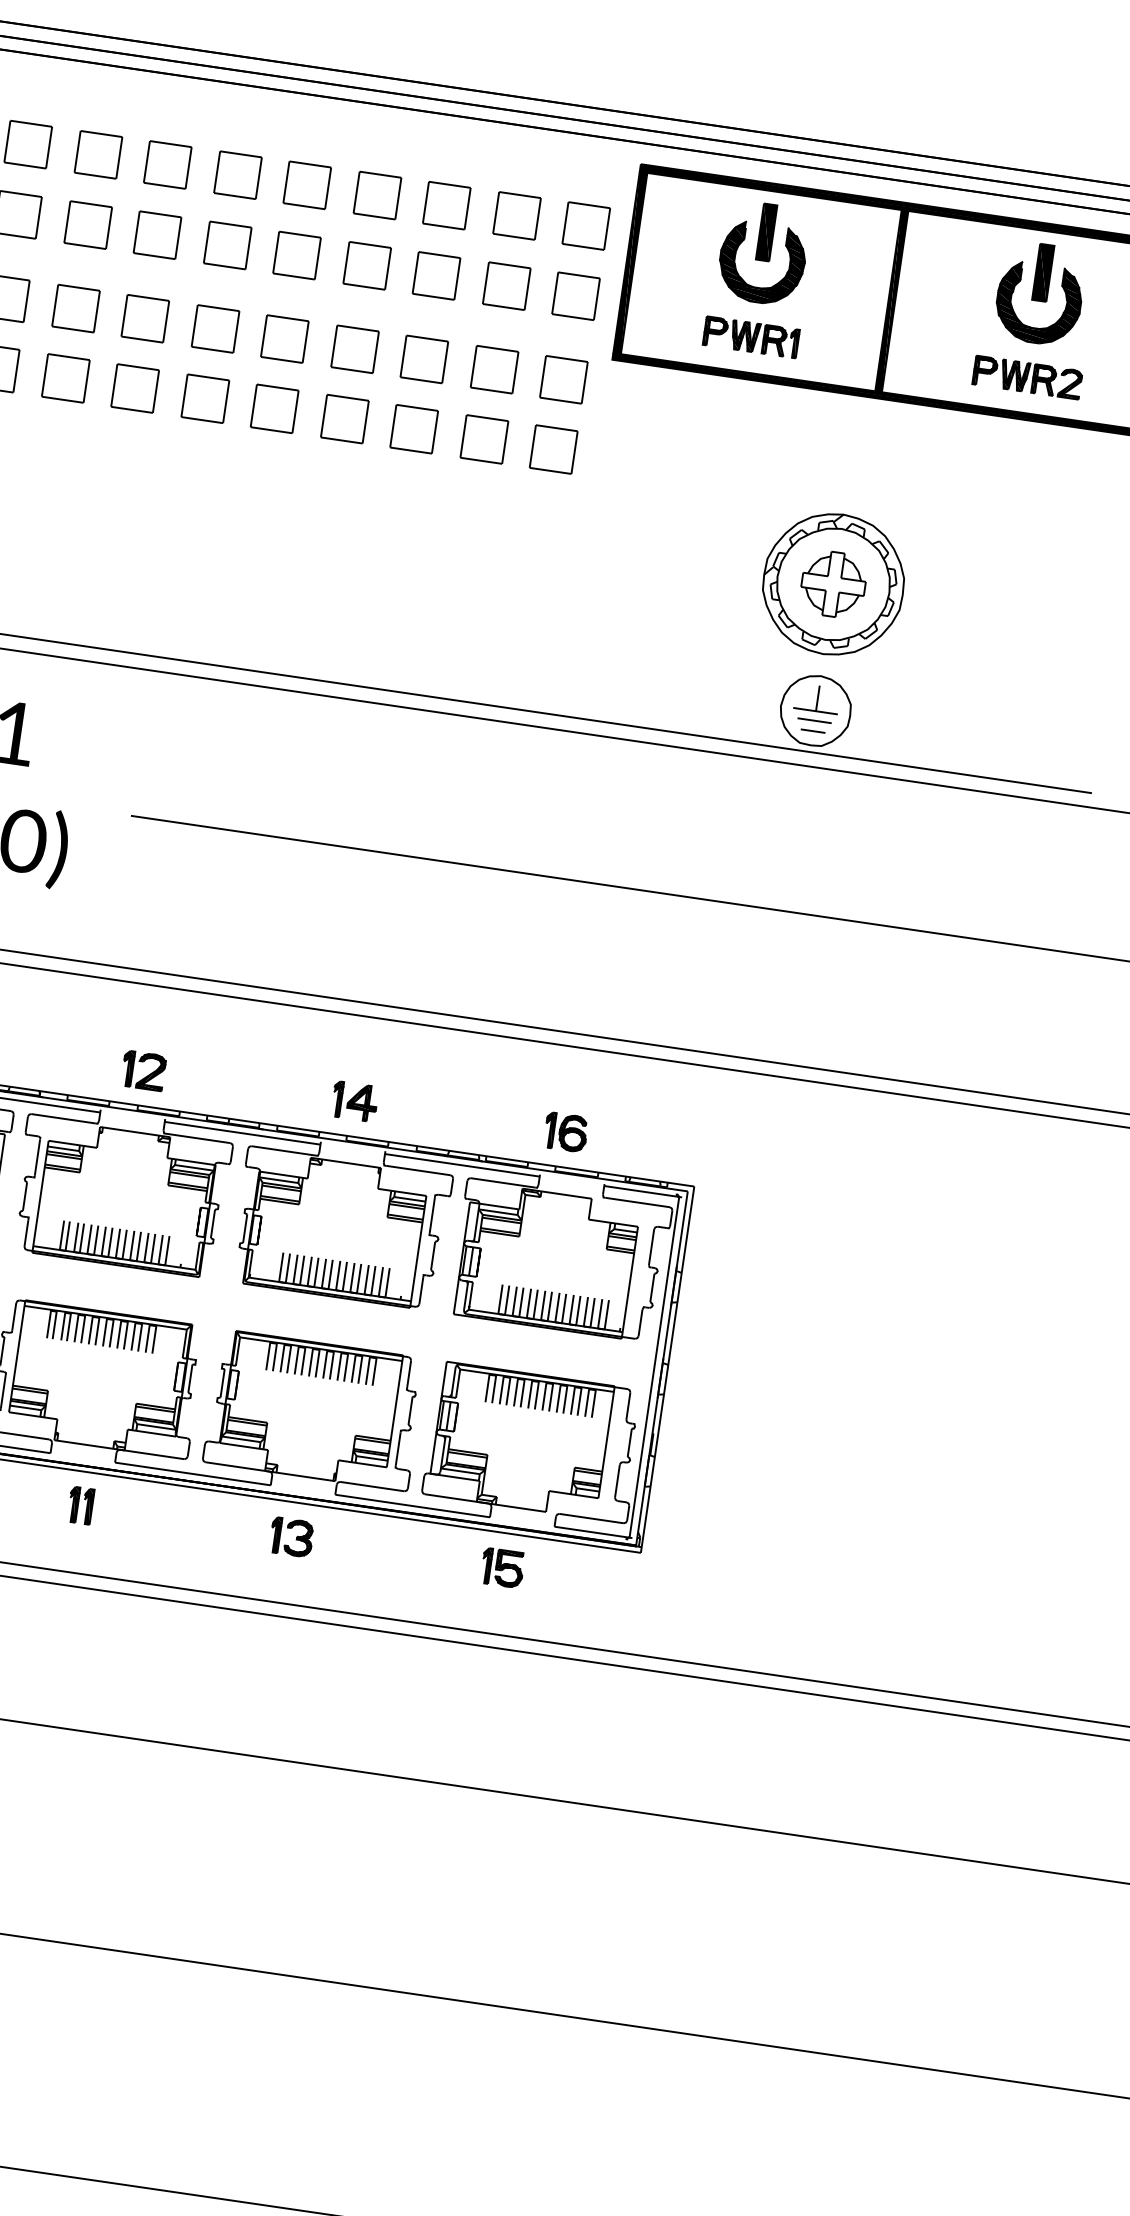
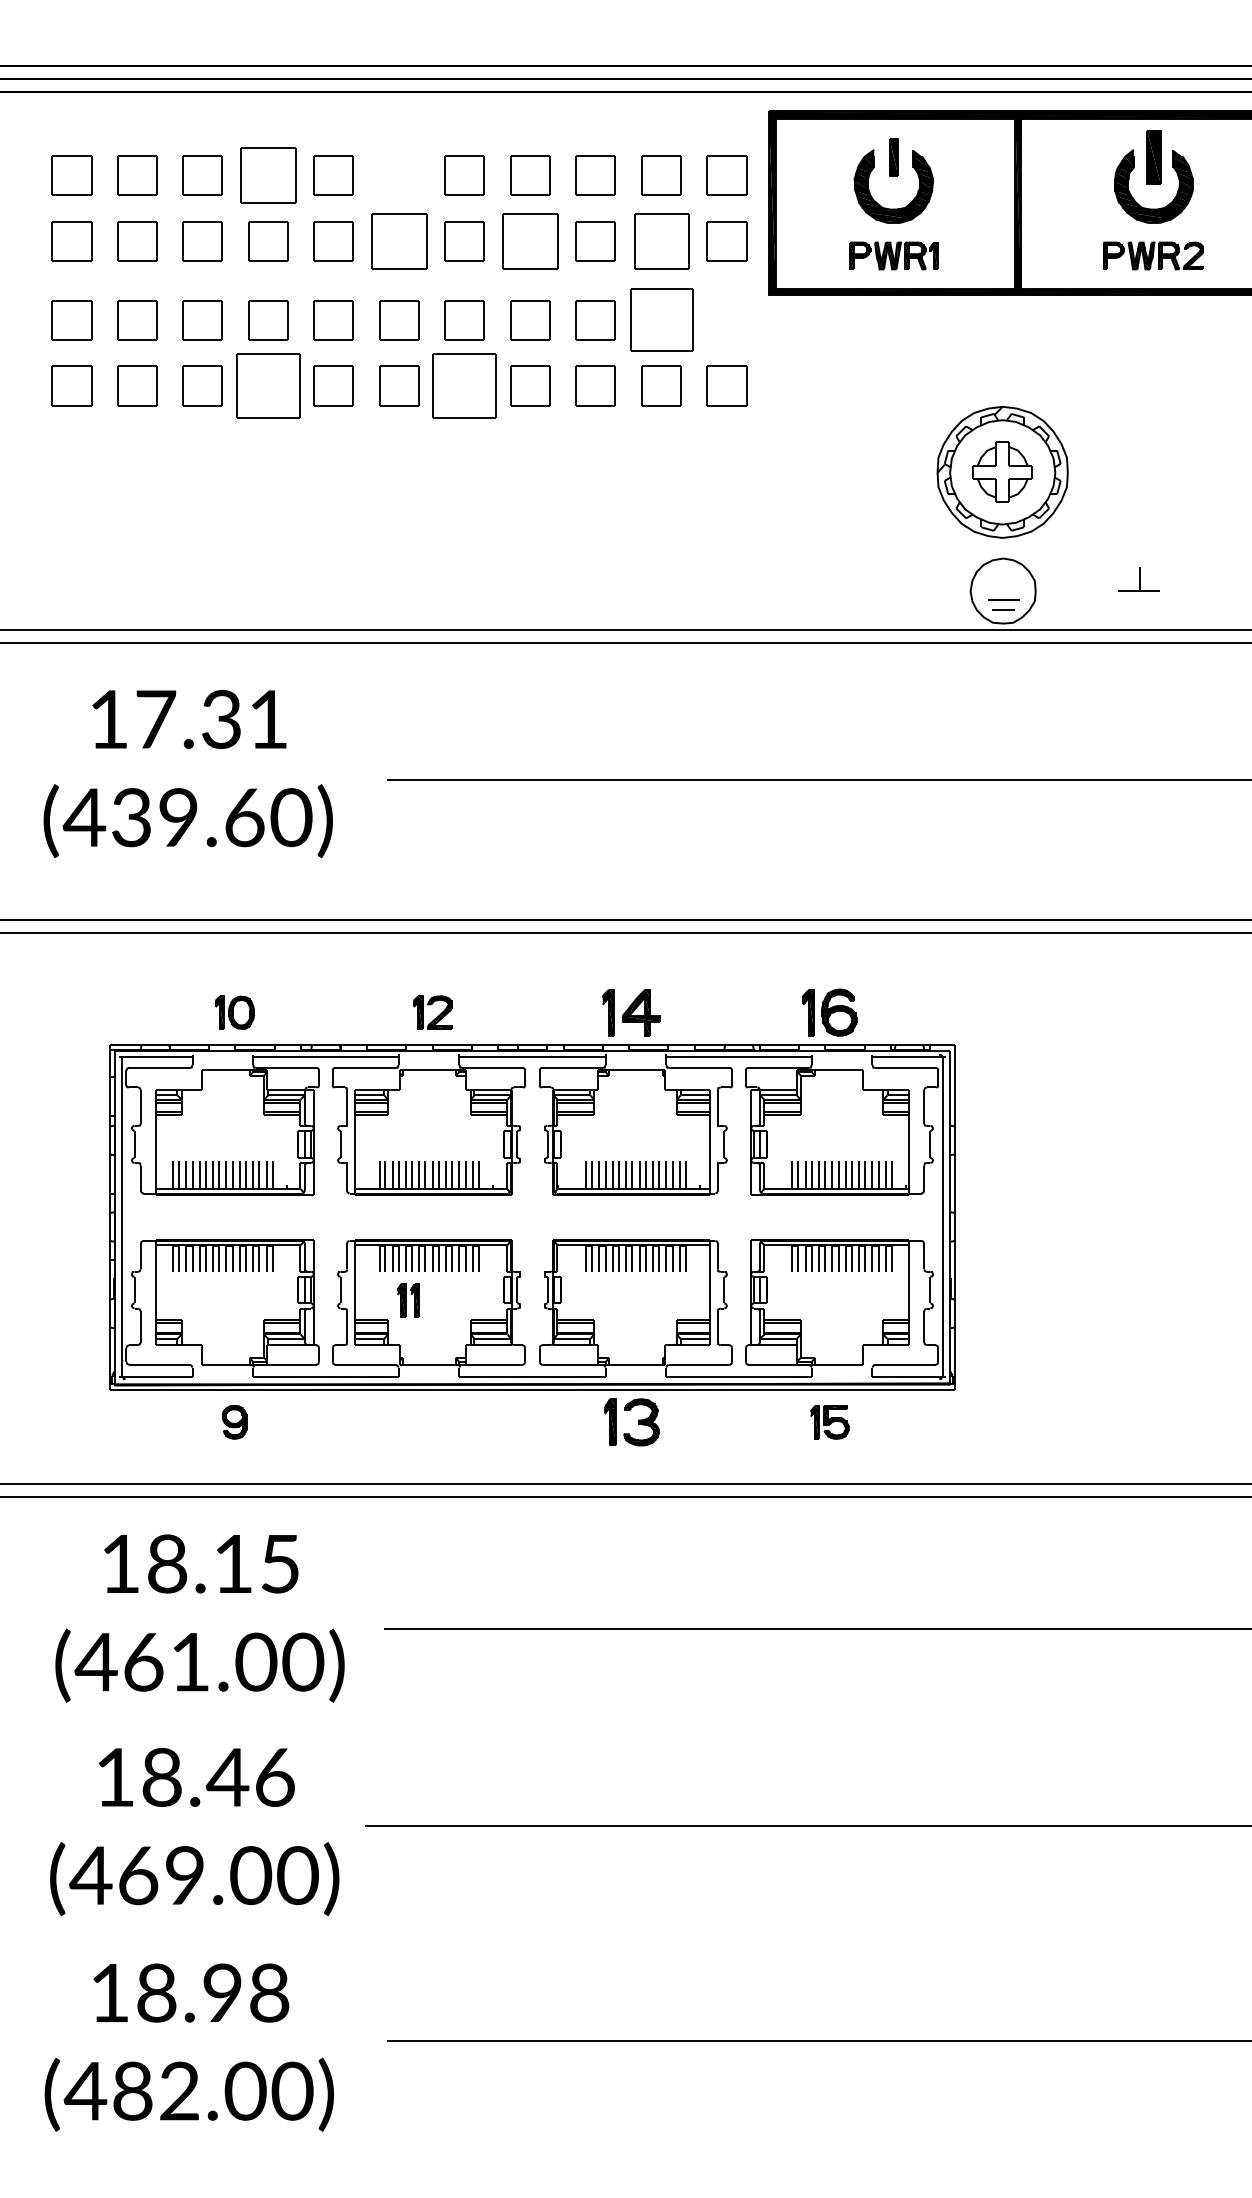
part: (98, 154) -> (268, 175), size x1.4
part: (238, 175) -> (399, 175), removed
part: (766, 232) -> (893, 157), size x0.7
part: (227, 245) -> (399, 241), size x1.4
part: (367, 265) -> (530, 241), size x1.4
part: (506, 285) -> (661, 241), size x1.4
part: (494, 369) -> (661, 320), size x1.6
part: (66, 378) -> (268, 385), size x1.6
part: (563, 380) -> (726, 320), removed
part: (274, 408) -> (464, 385), size x1.6
part: (816, 698) -> (1138, 579), moved
part: (354, 1101) -> (631, 1012), size x1.4
part: (565, 1132) -> (829, 1012), size x1.4
part: (80, 1505) -> (408, 1300), moved
part: (291, 1537) -> (631, 1422), size x1.4

